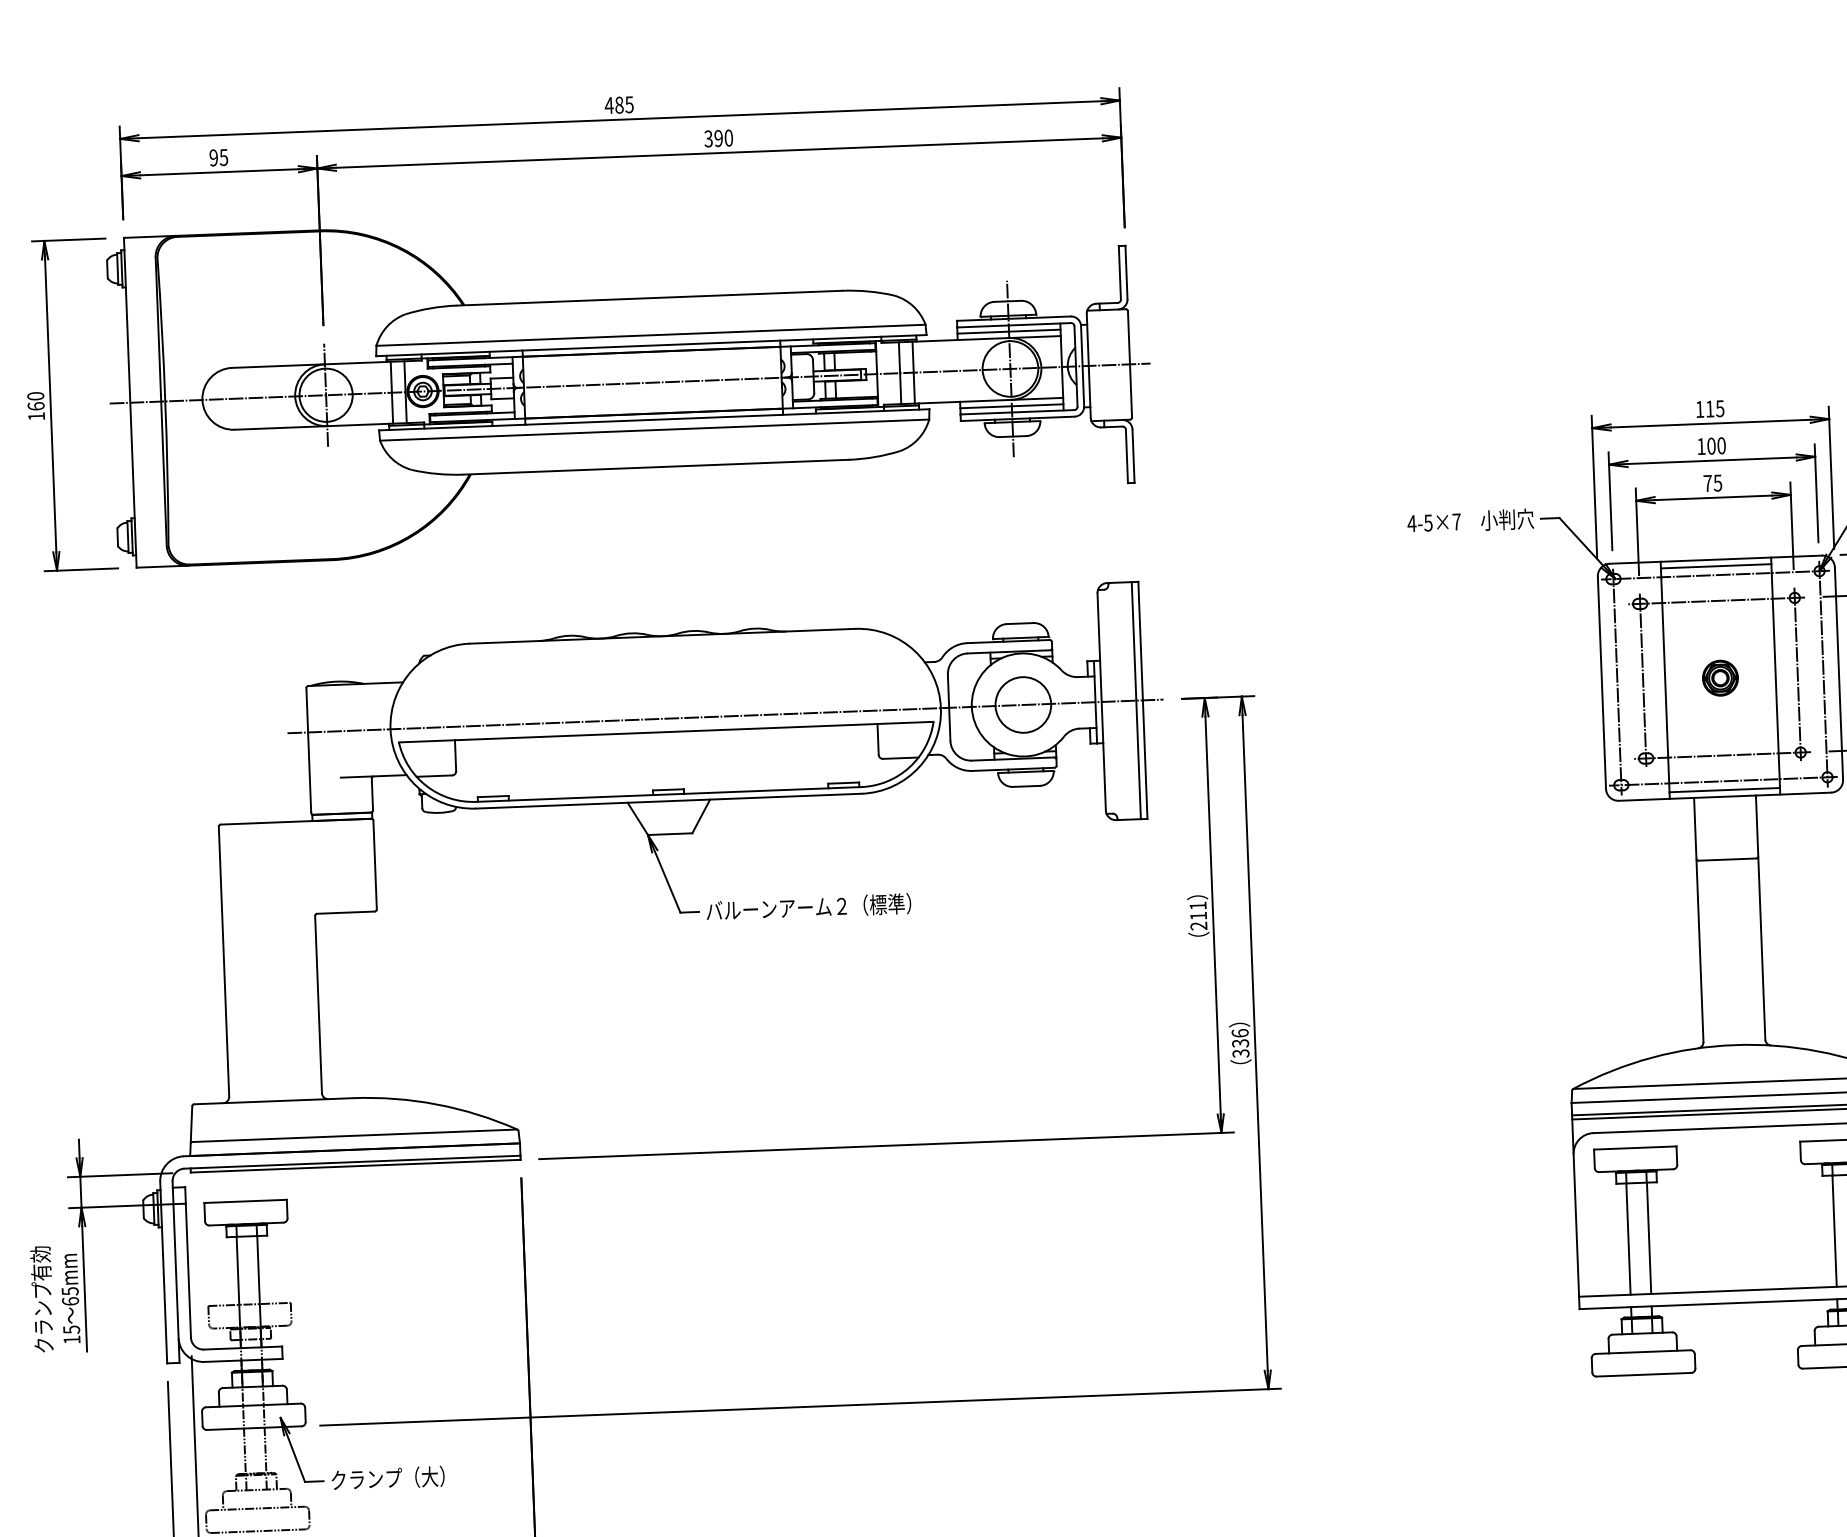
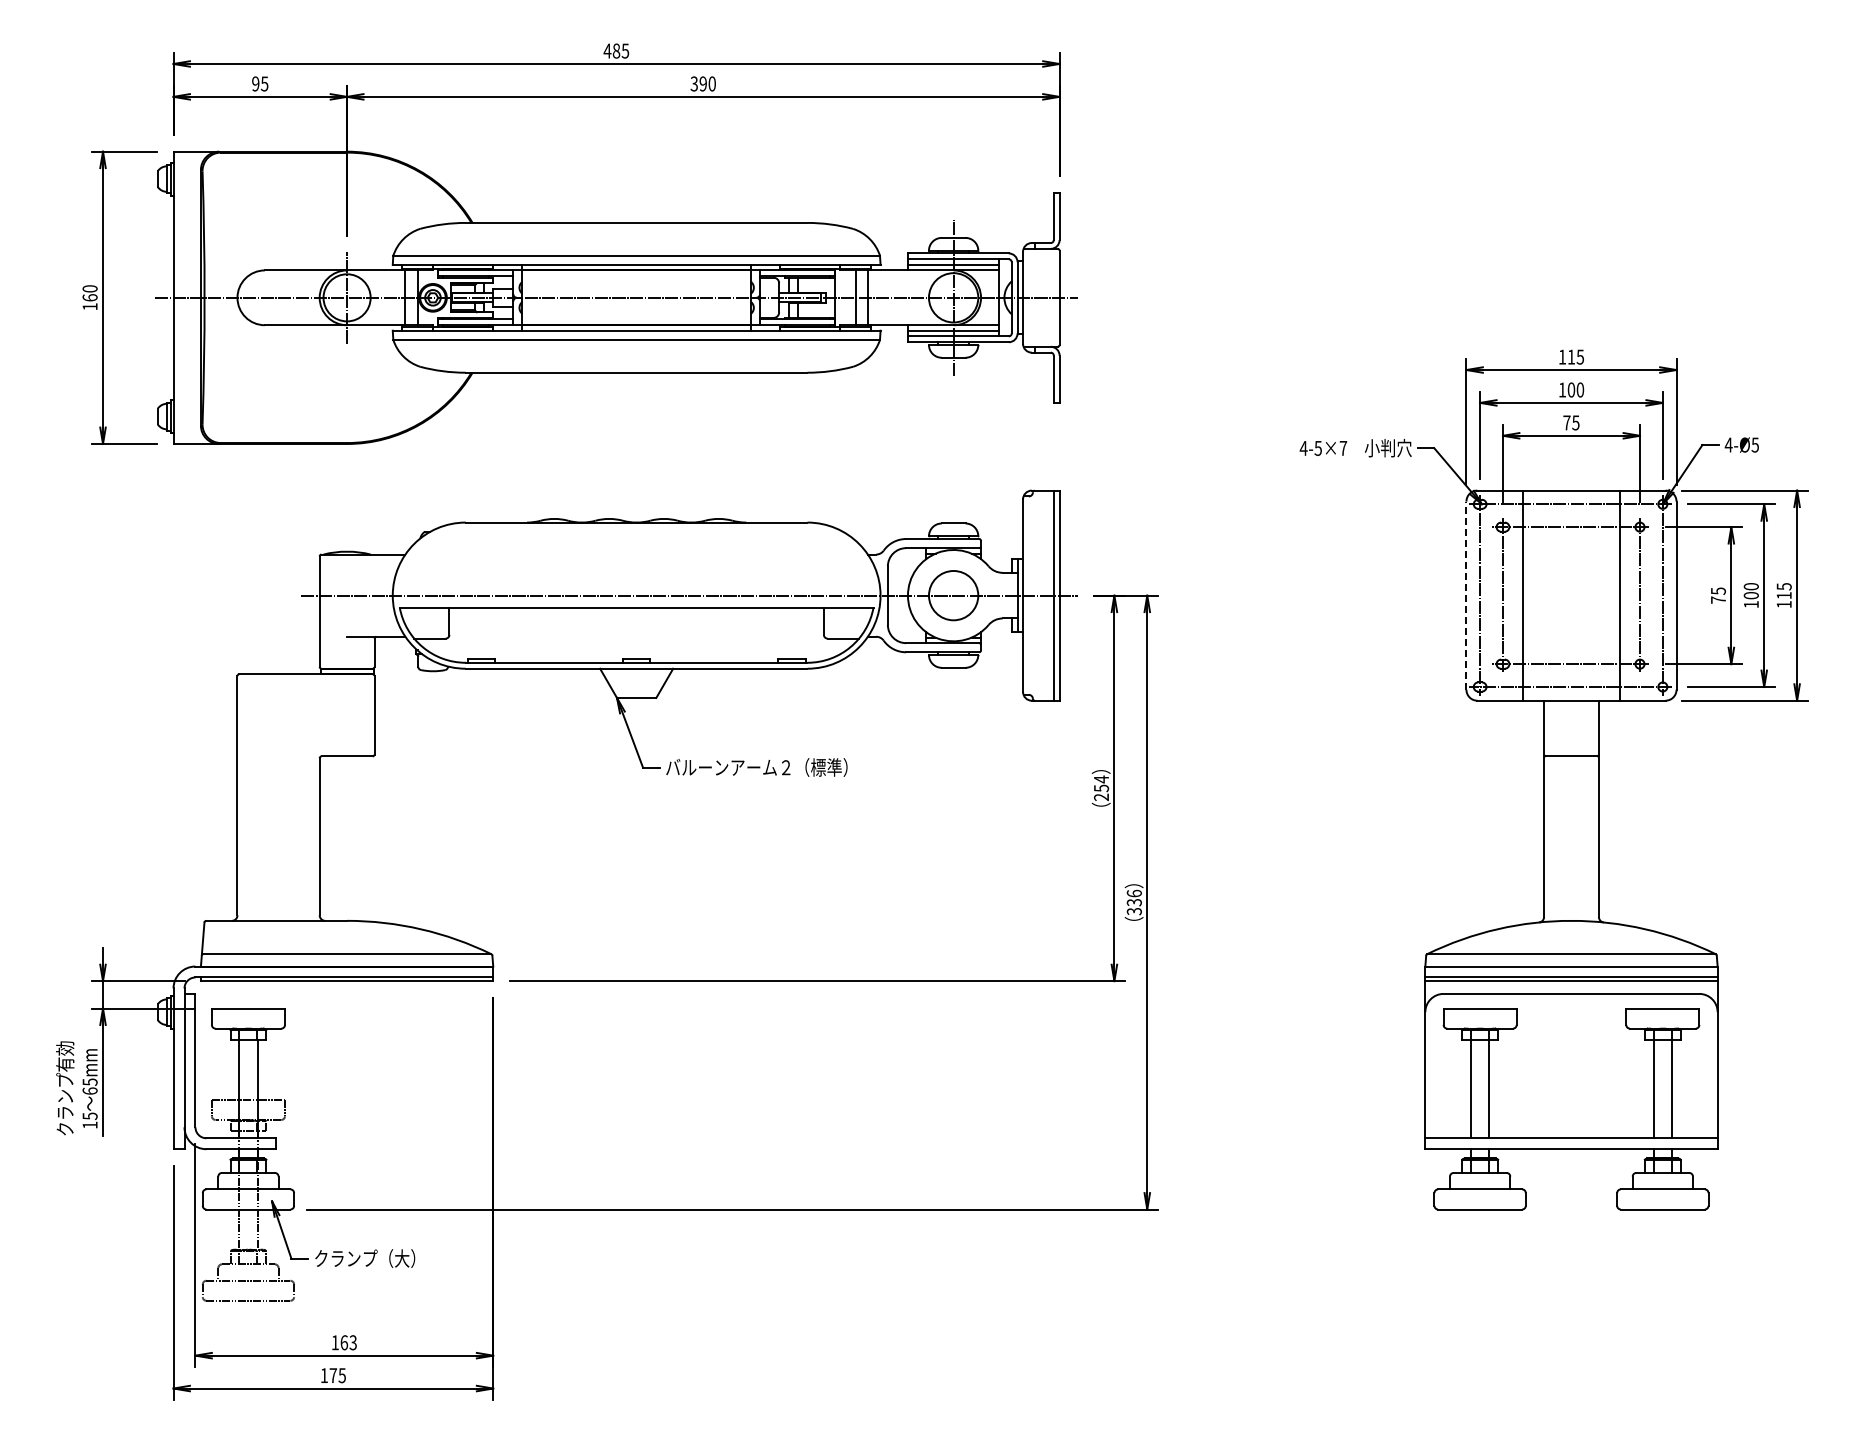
line: (1716, 566) -> (1571, 496), removed
part: (1720, 678) -> (1571, 595), removed
line: (1602, 682) -> (1466, 595), solid -> dashed
line: (1724, 789) -> (1571, 694), removed
text: (1198, 910) -> (1101, 783), 211 -> 254

